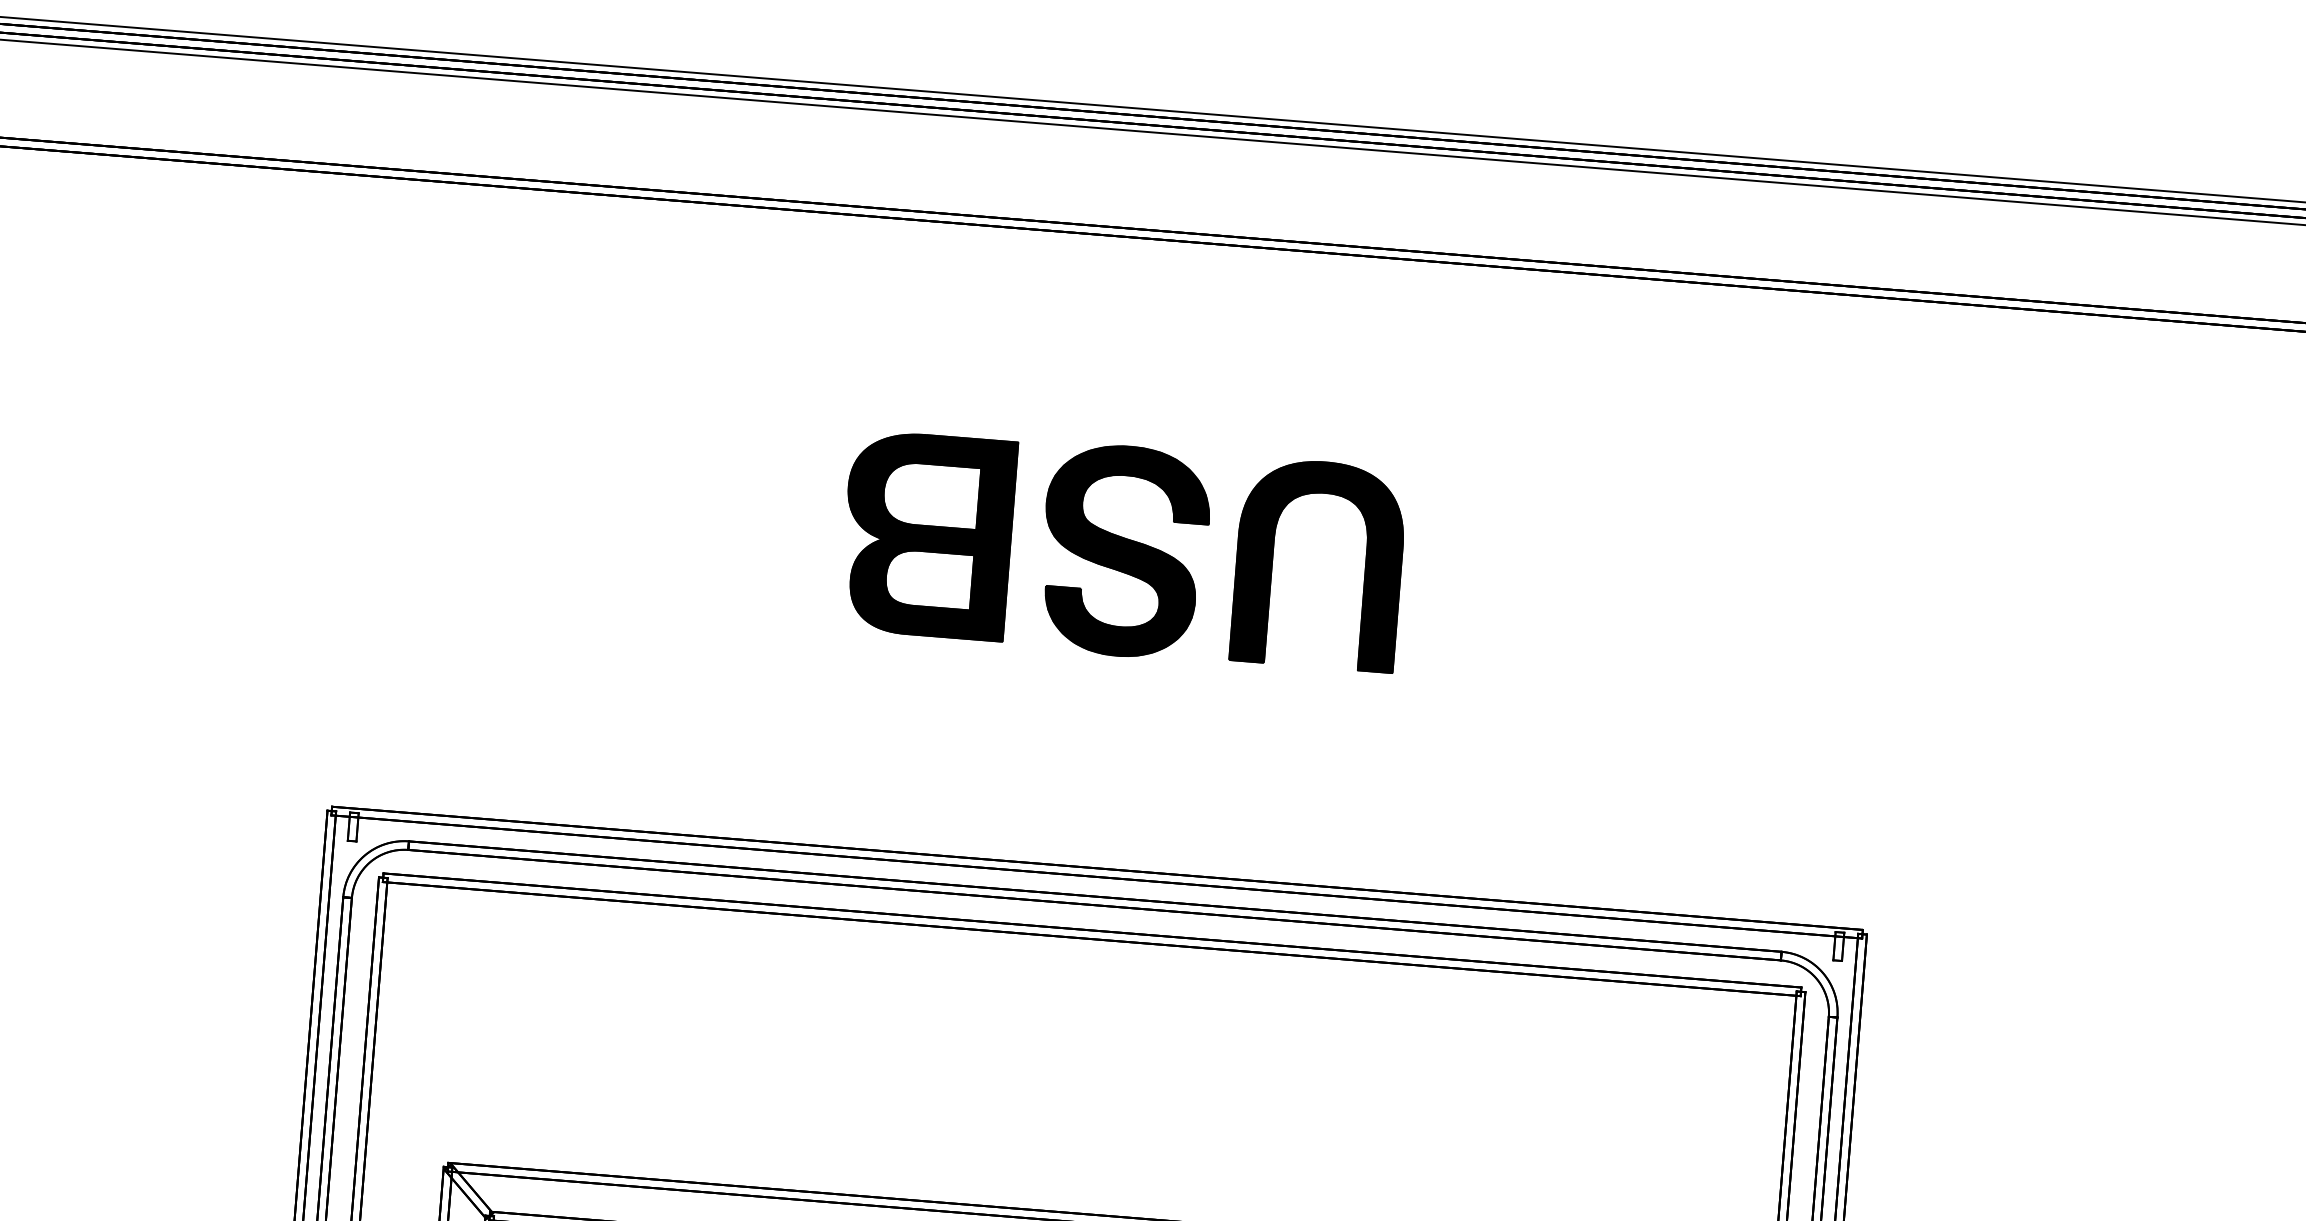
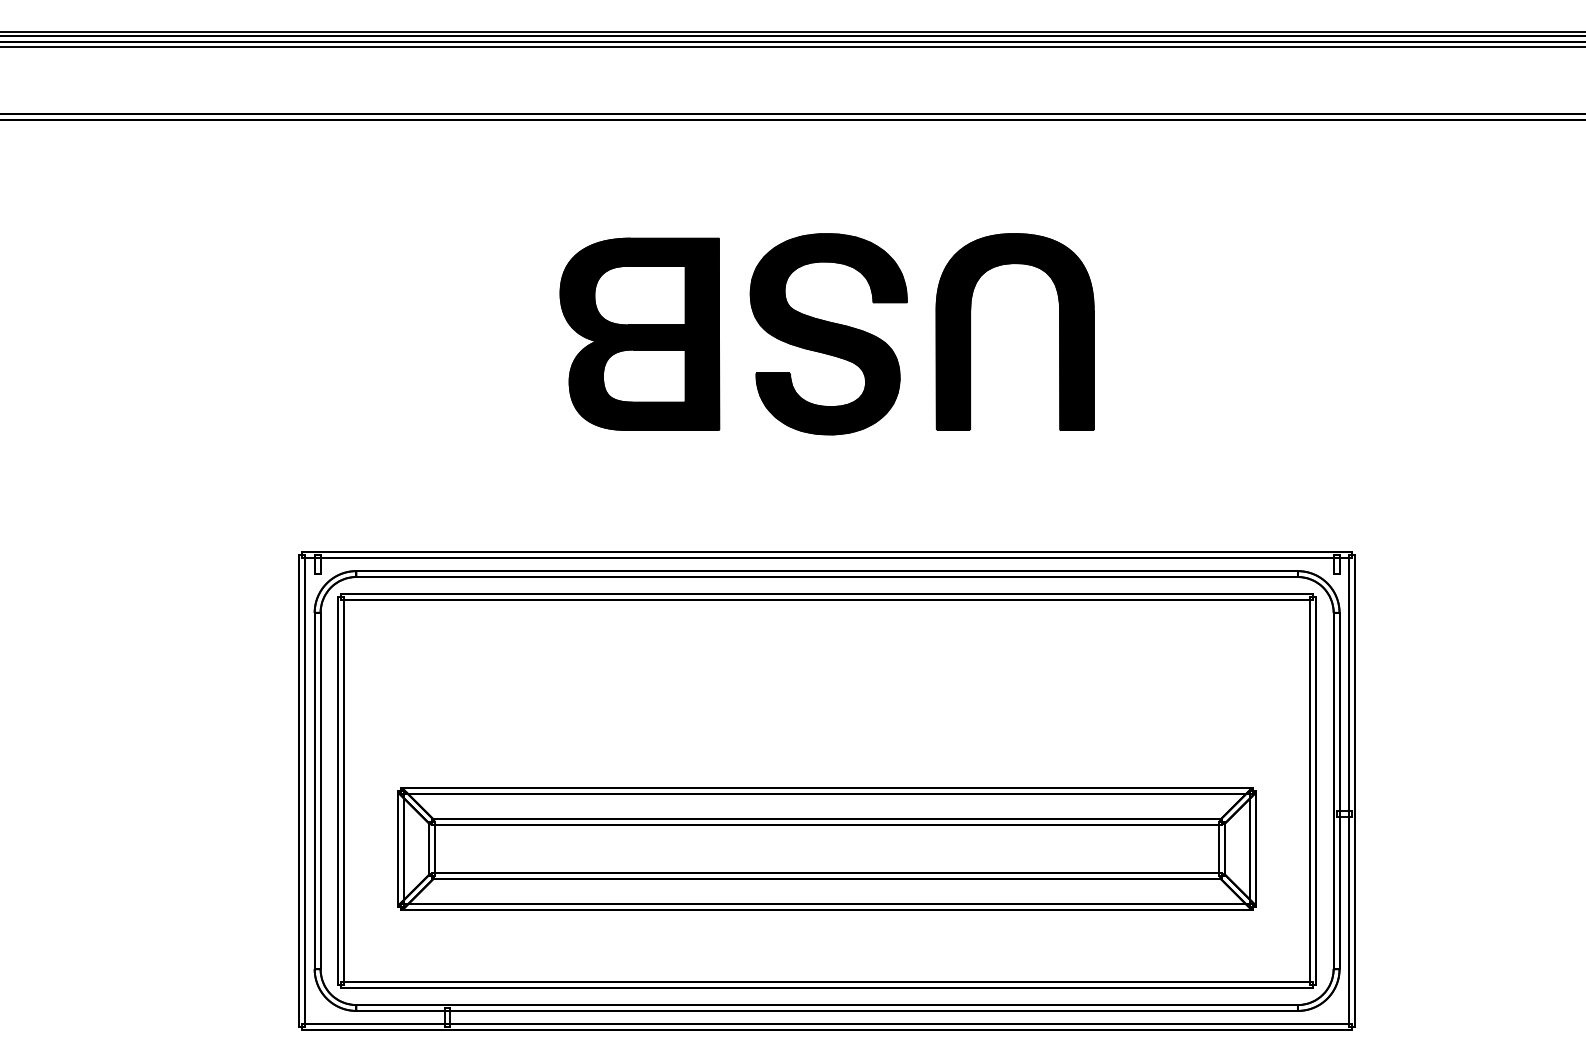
part: (1122, 550) -> (826, 333), size x1.4

